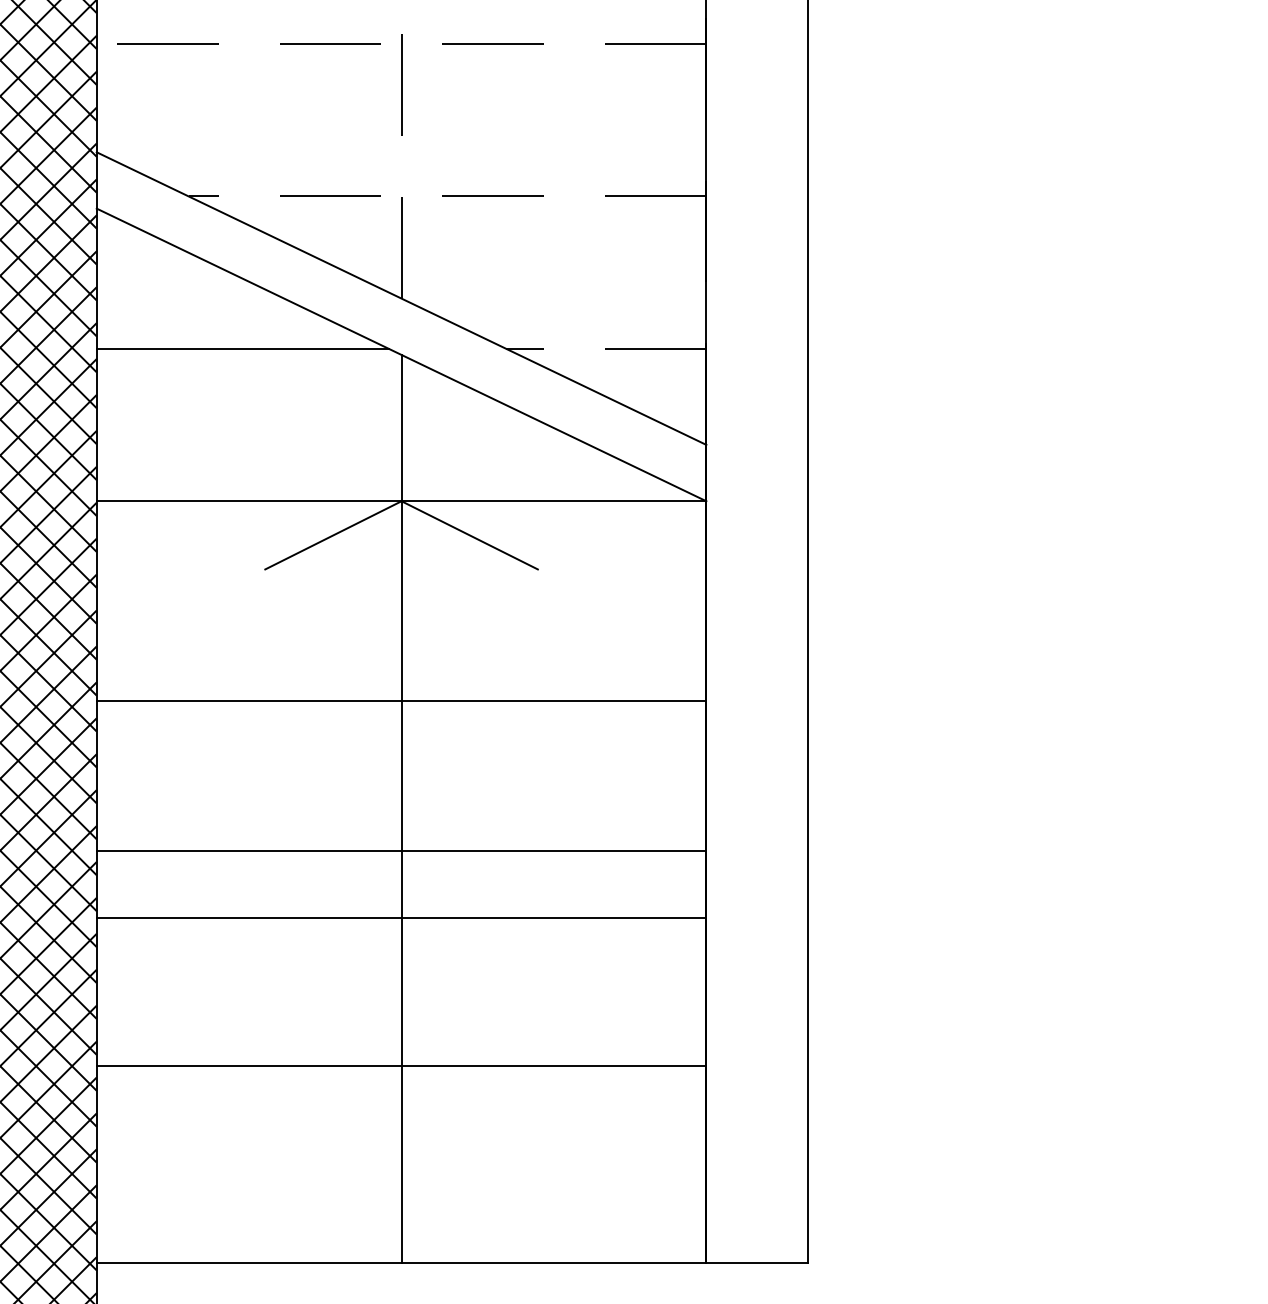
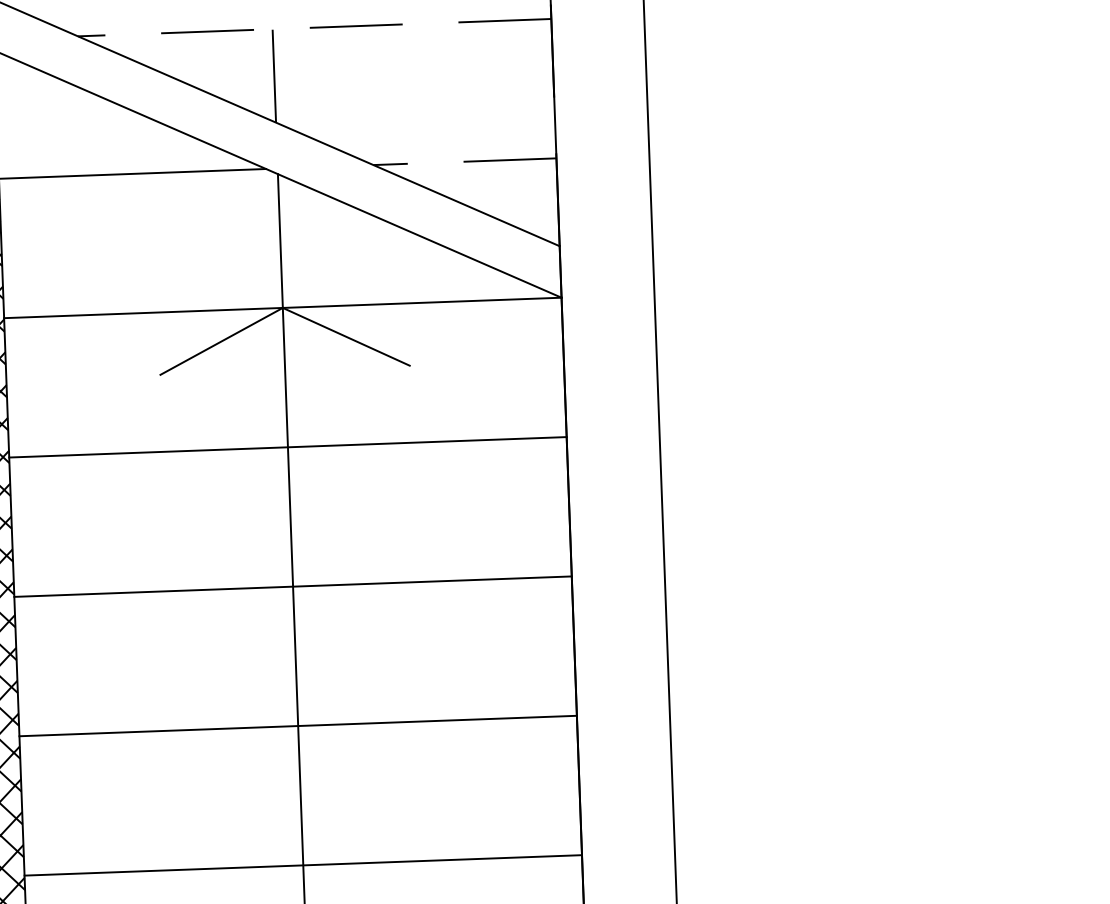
line: (401, 700) -> (287, 447), moved
line: (401, 851) -> (293, 587), moved
line: (401, 917) -> (298, 726), moved
line: (401, 1065) -> (303, 865), moved

